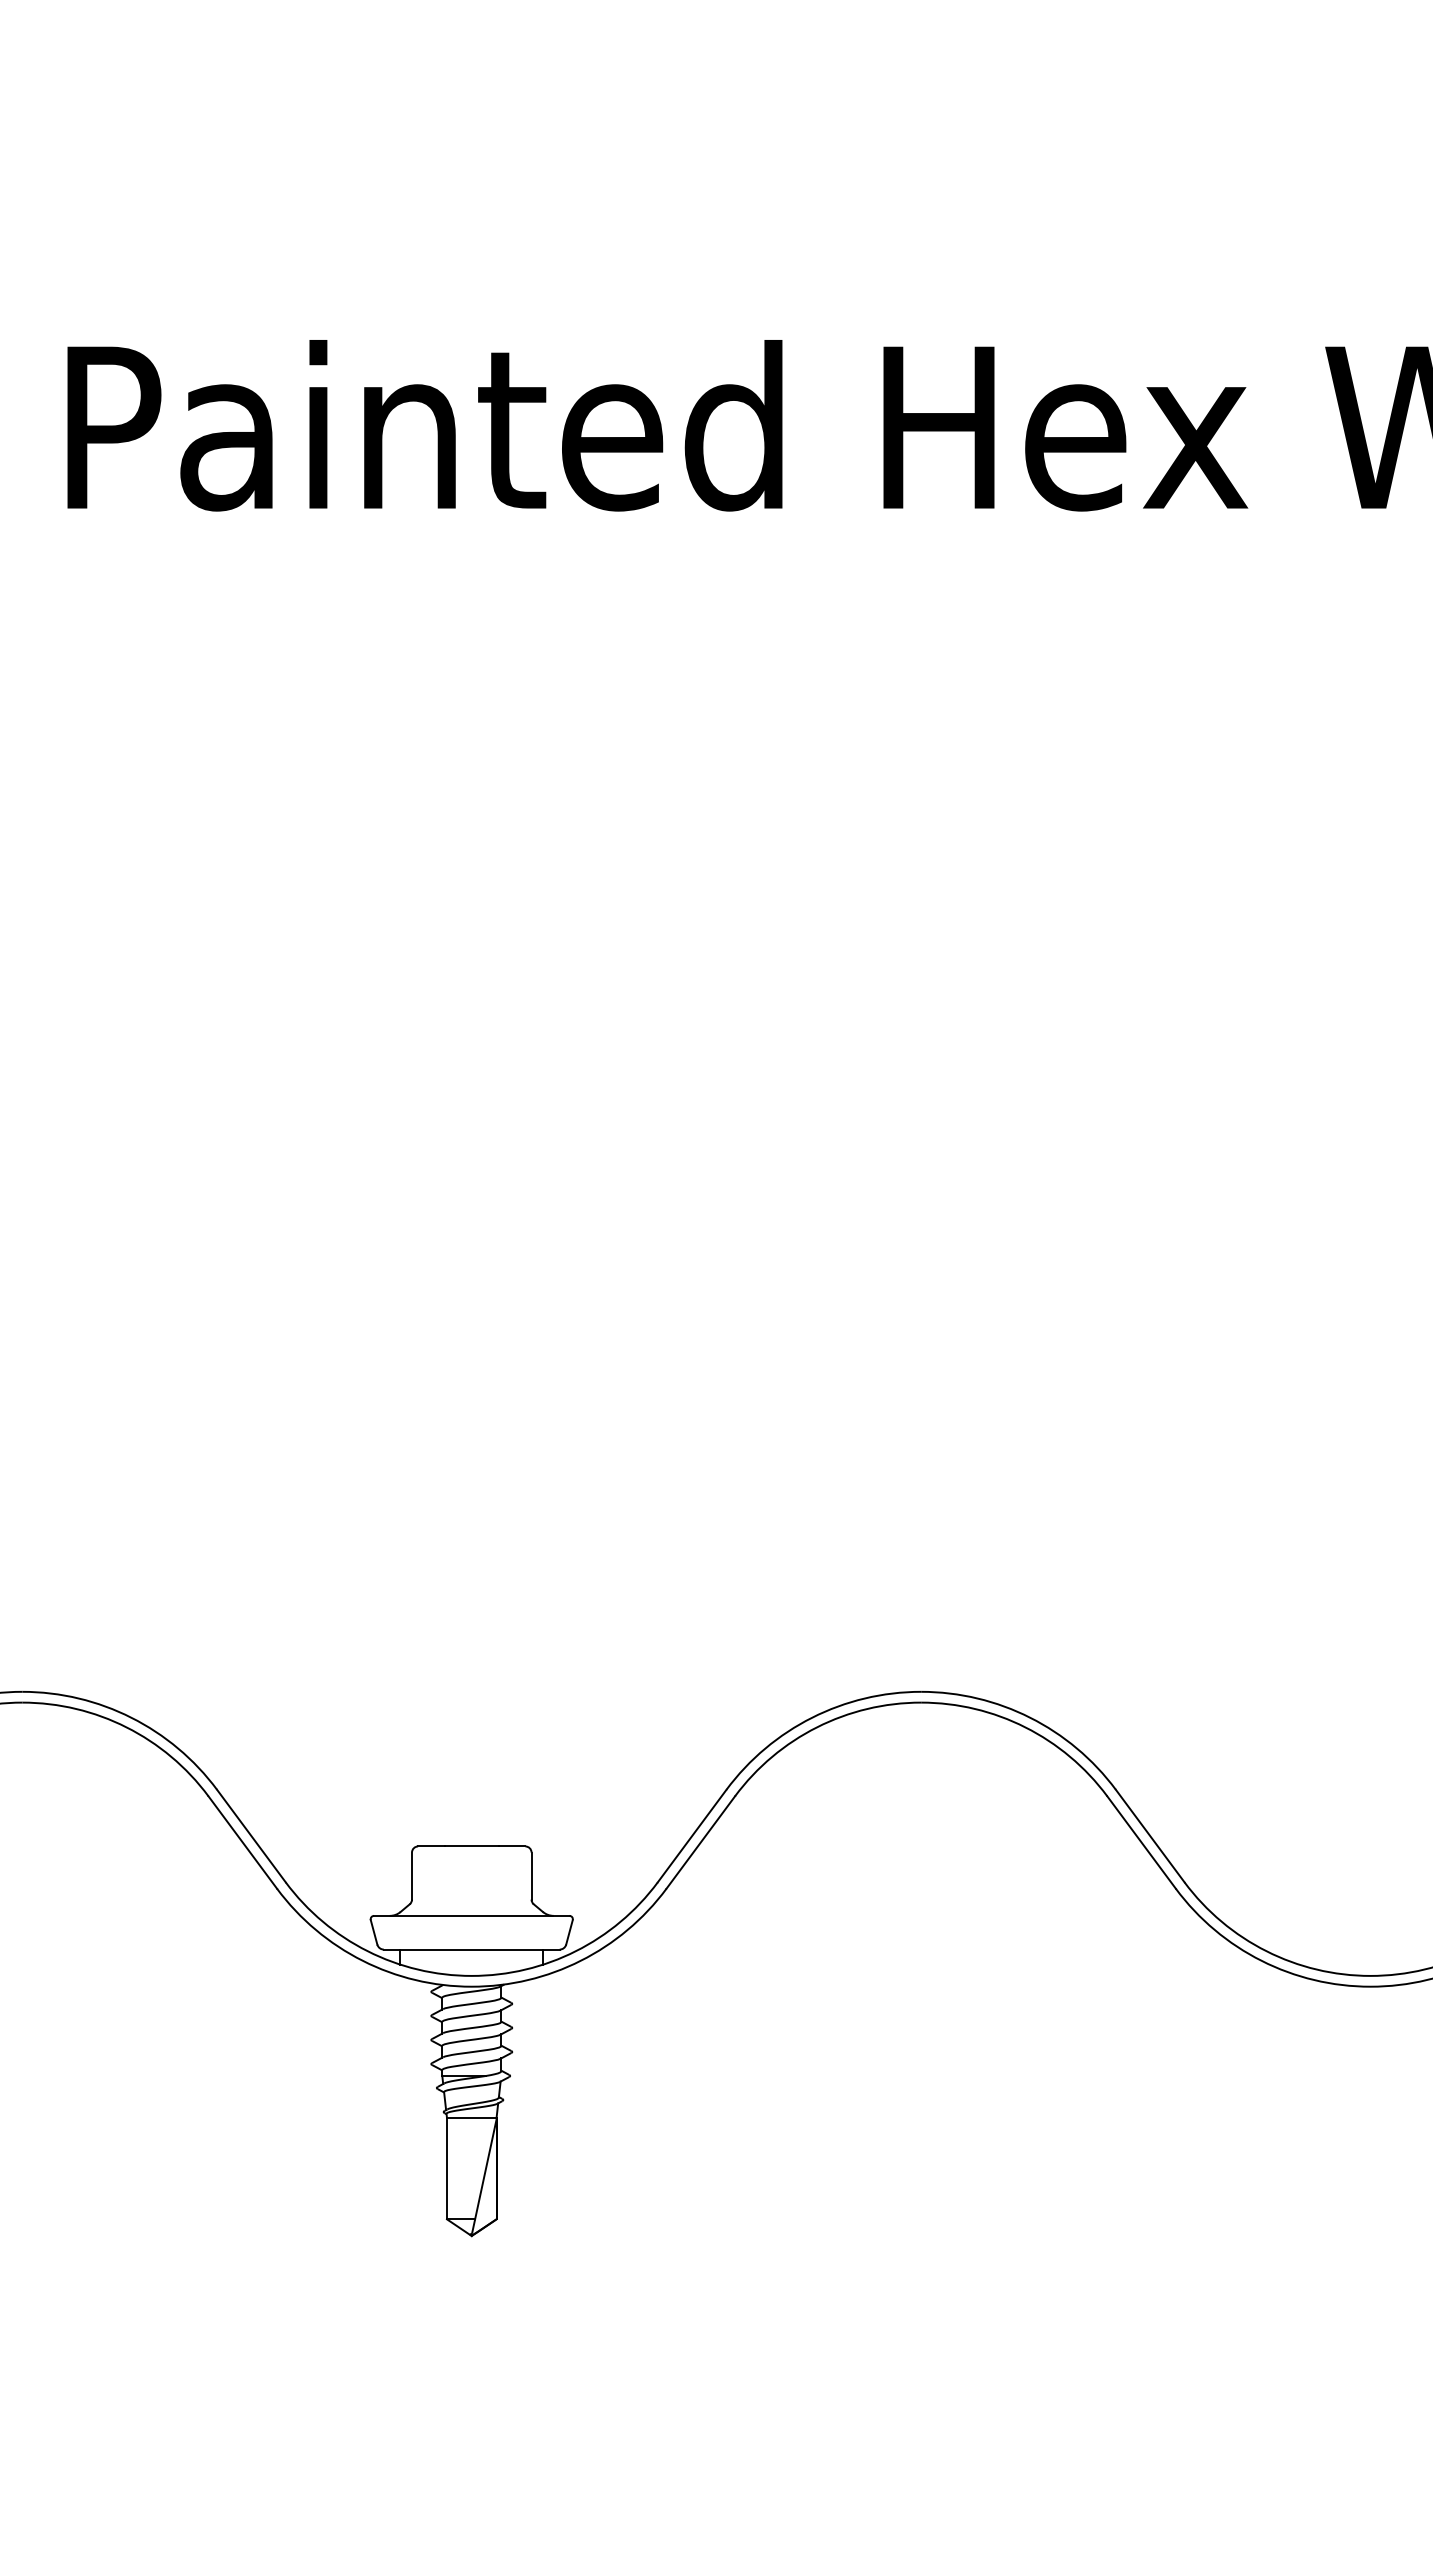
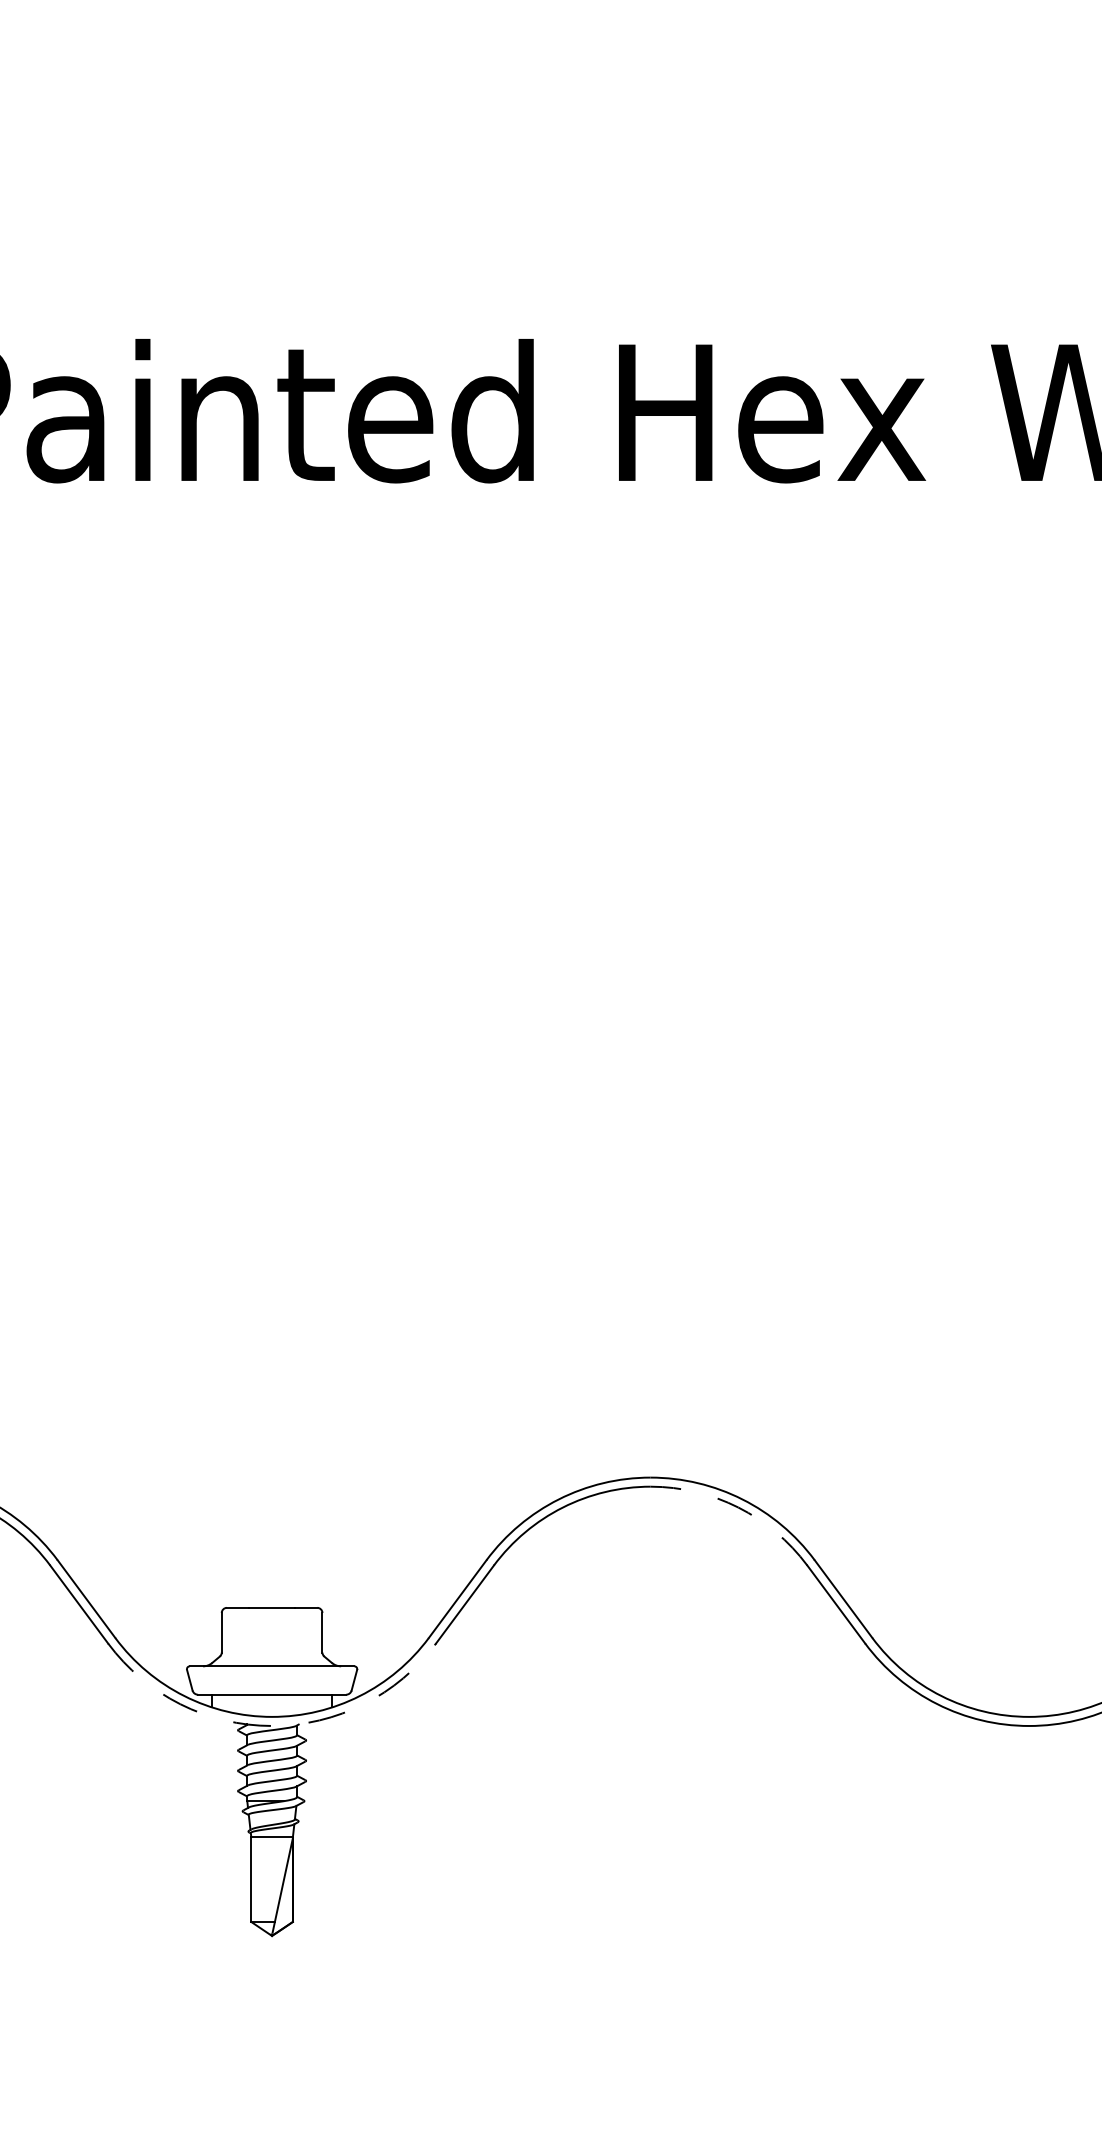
arc: (1025, 1727) -> (738, 1507), solid -> dashed
arc: (471, 1986) -> (271, 1725), solid -> dashed

